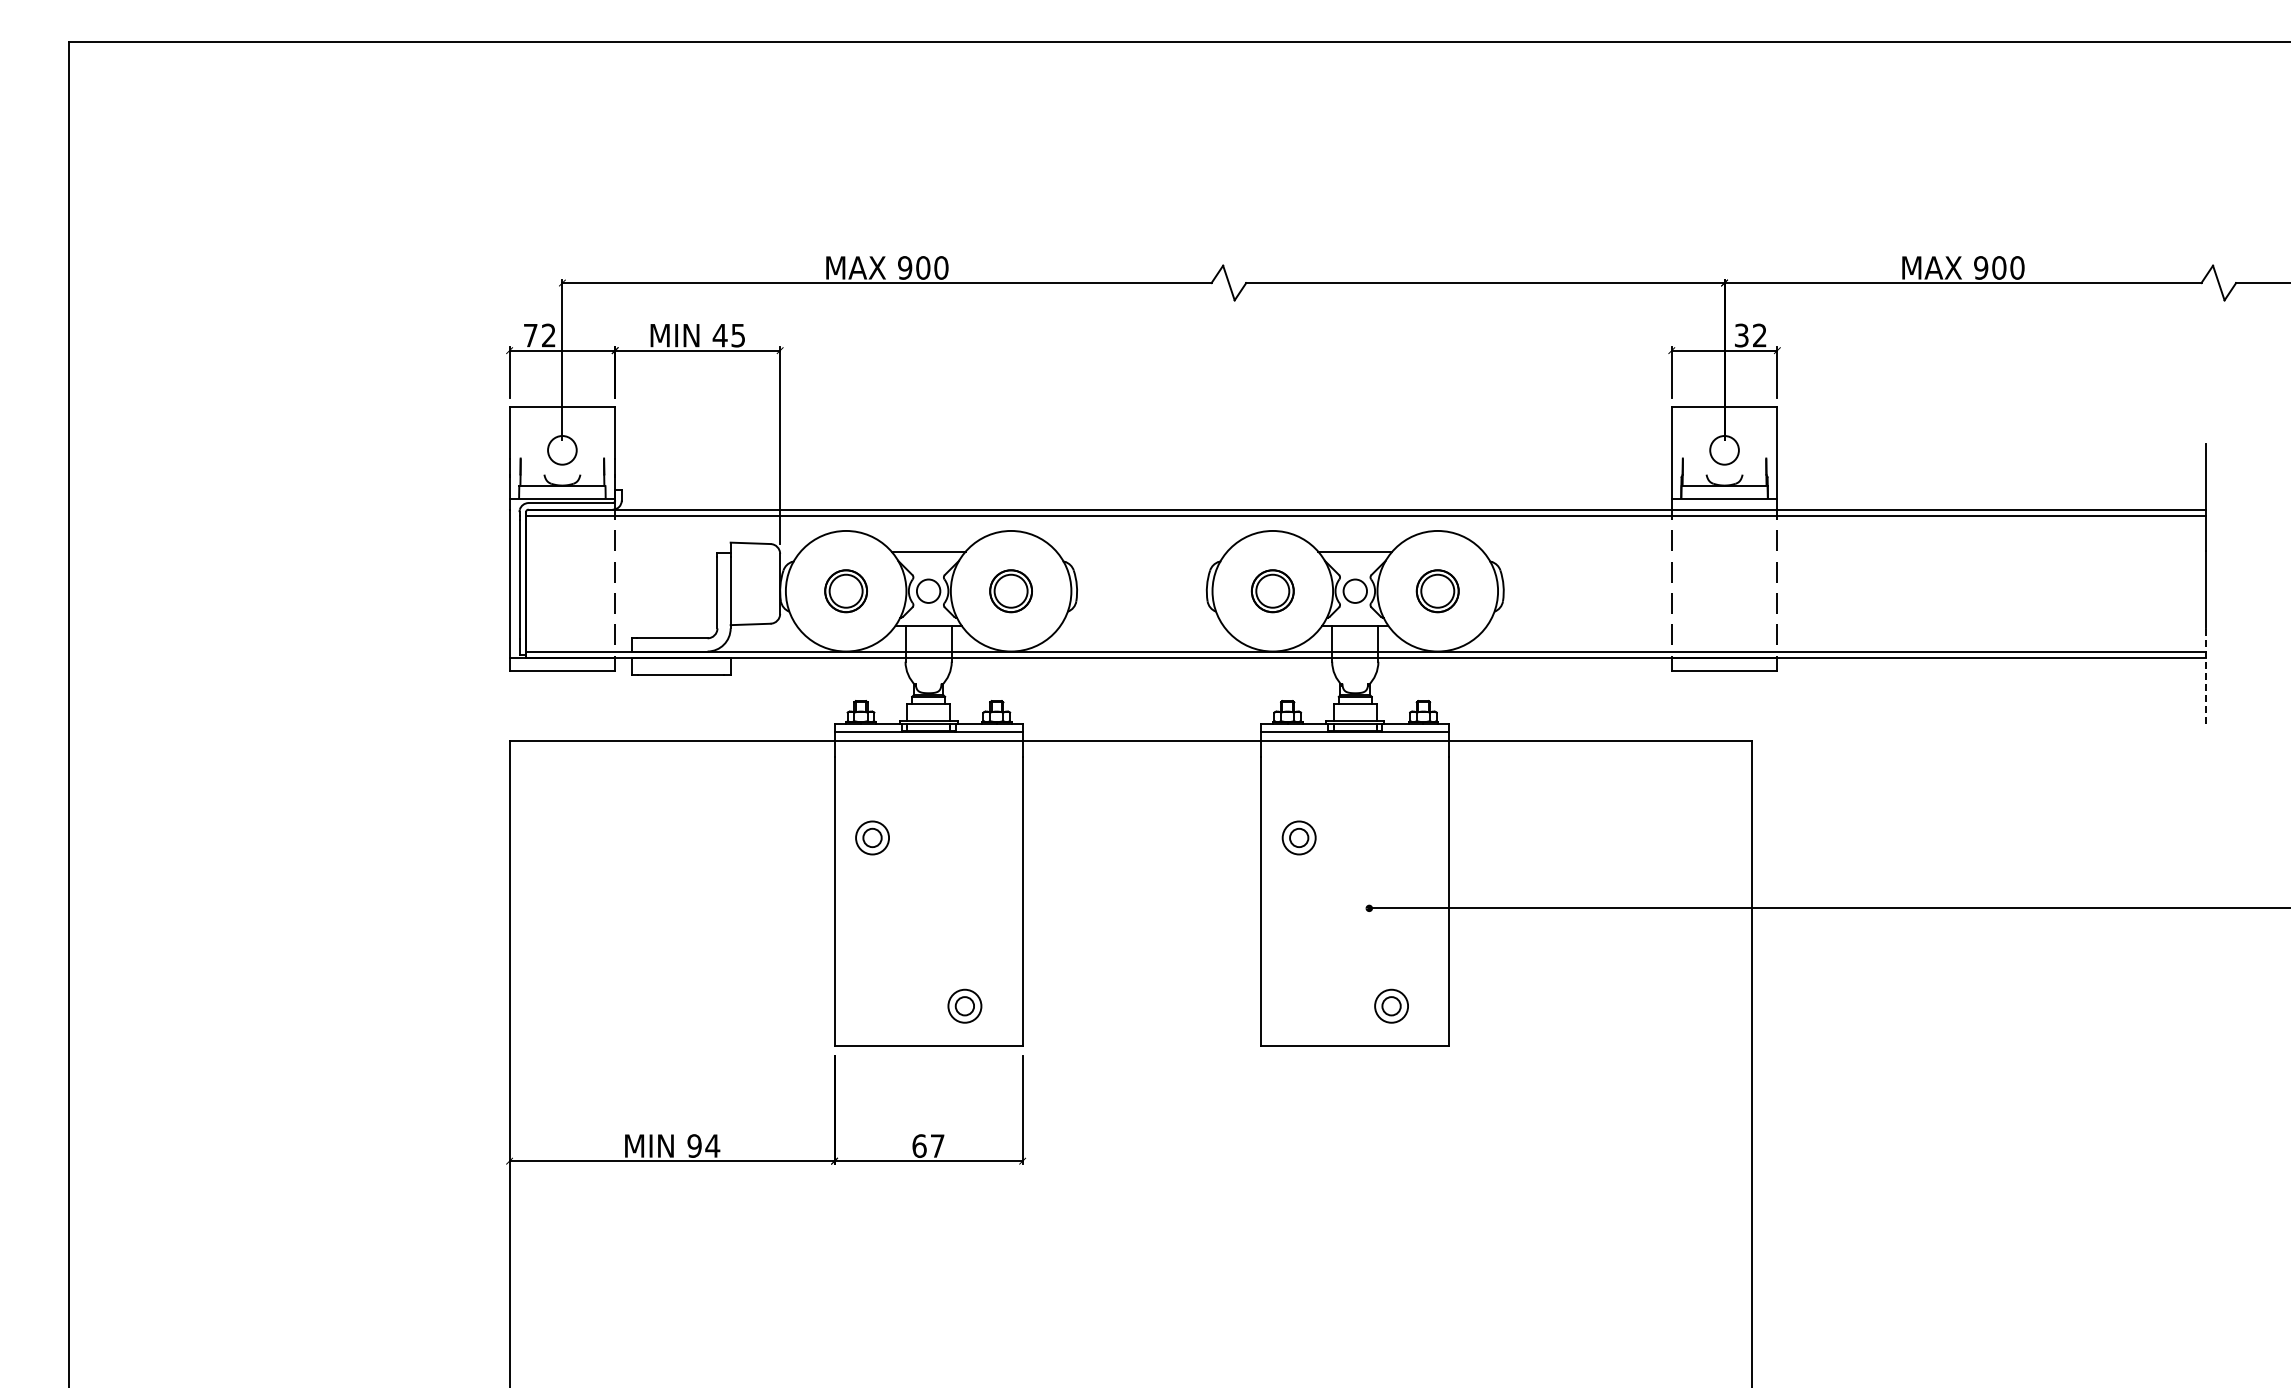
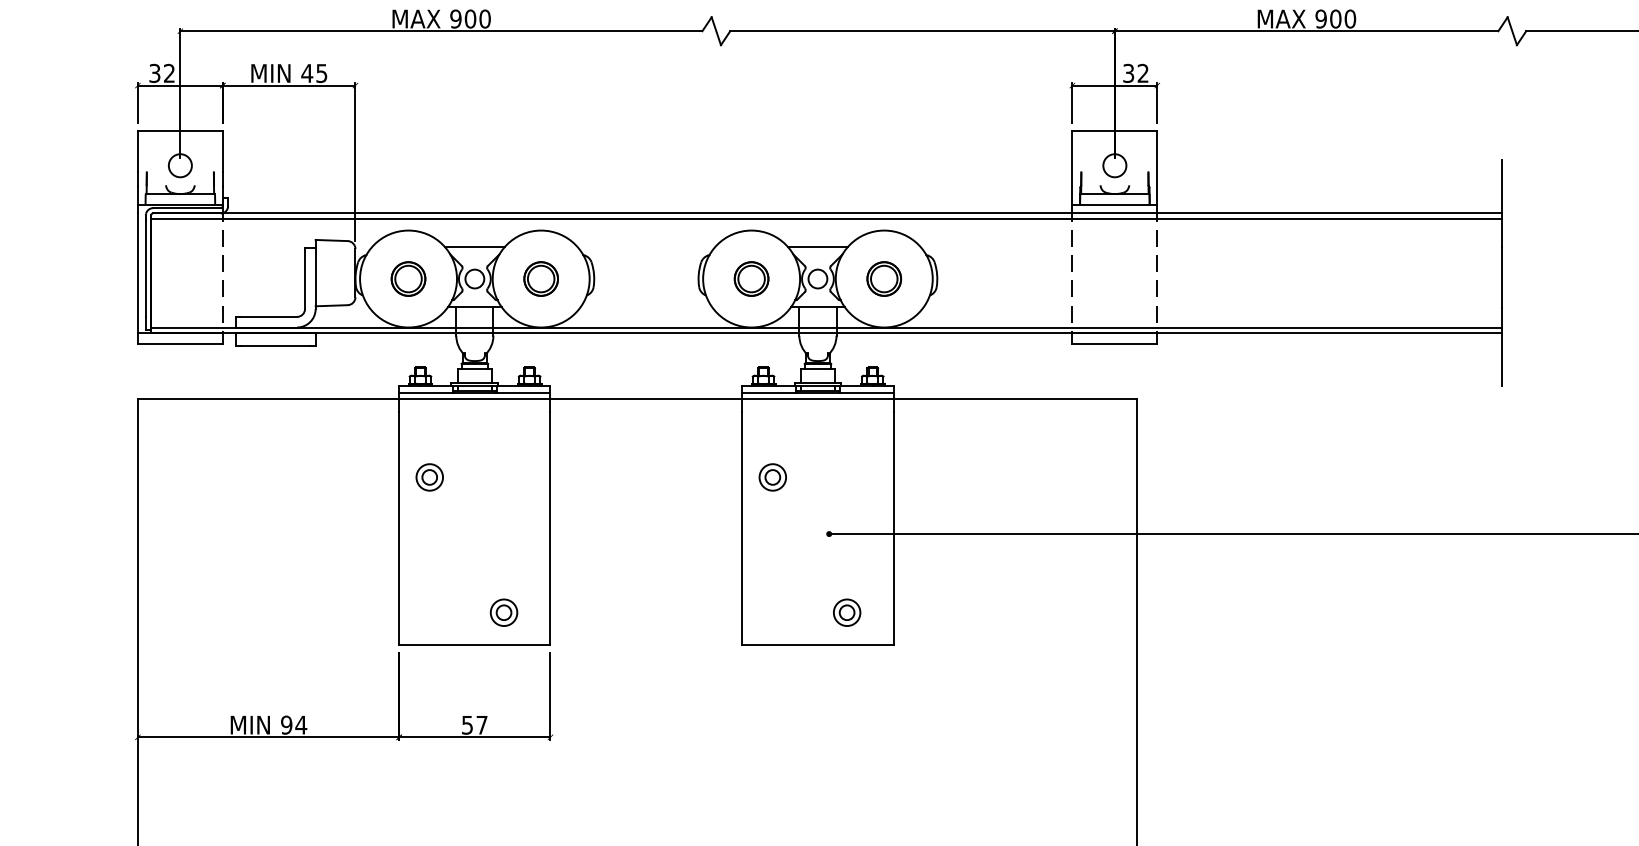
text: (530, 335) -> (154, 73), 72 -> 32
line: (2205, 675) -> (1501, 346), dashed -> solid
text: (919, 1146) -> (467, 725), 67 -> 57

